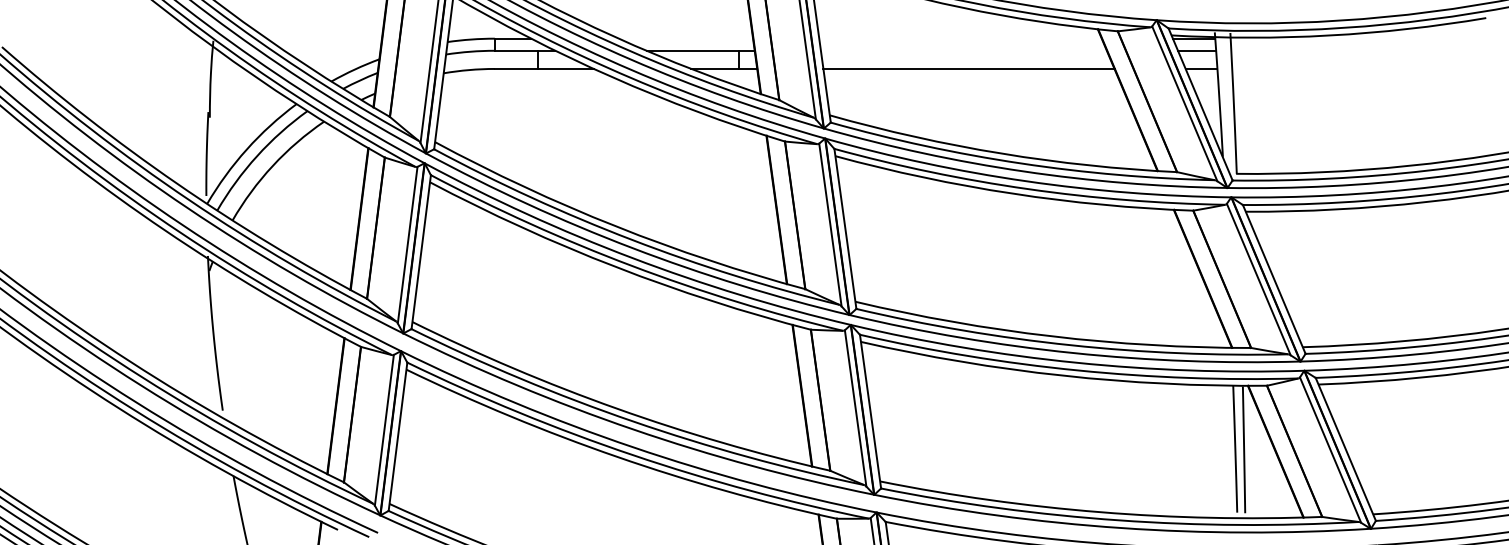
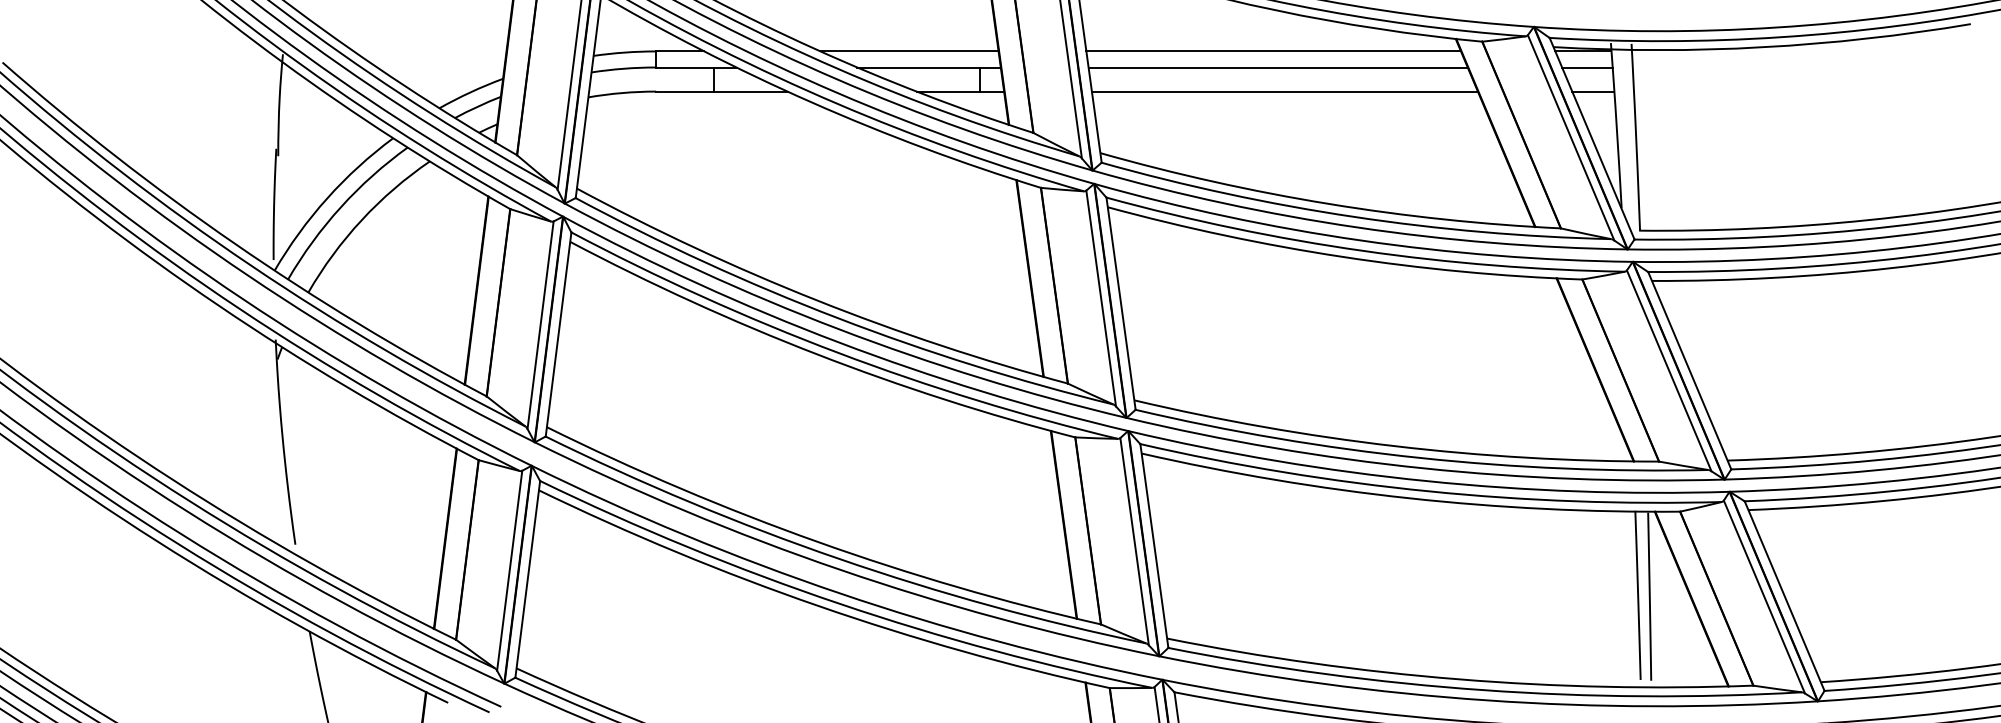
line: (685, 38) -> (909, 51), added
line: (960, 38) -> (1273, 51), added
line: (963, 50) -> (1277, 67), added

